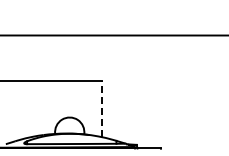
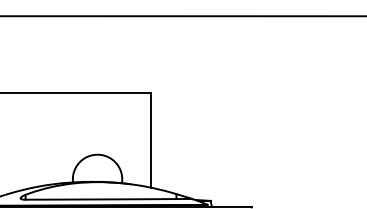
line: (101, 109) -> (151, 141), dashed -> solid

